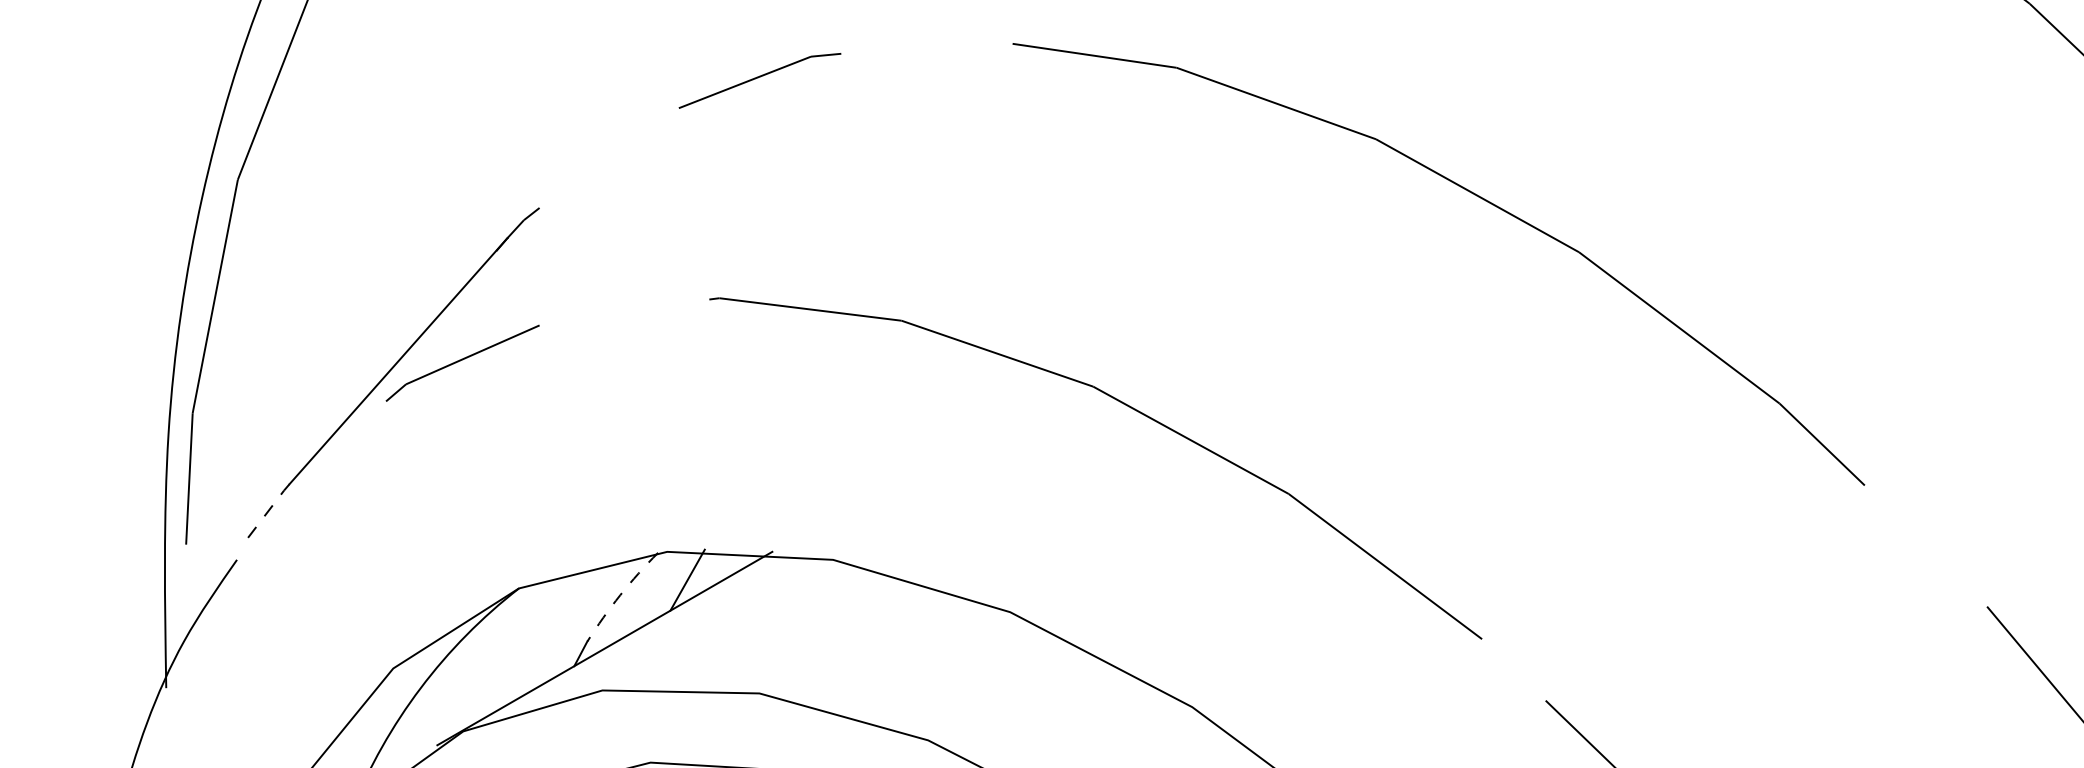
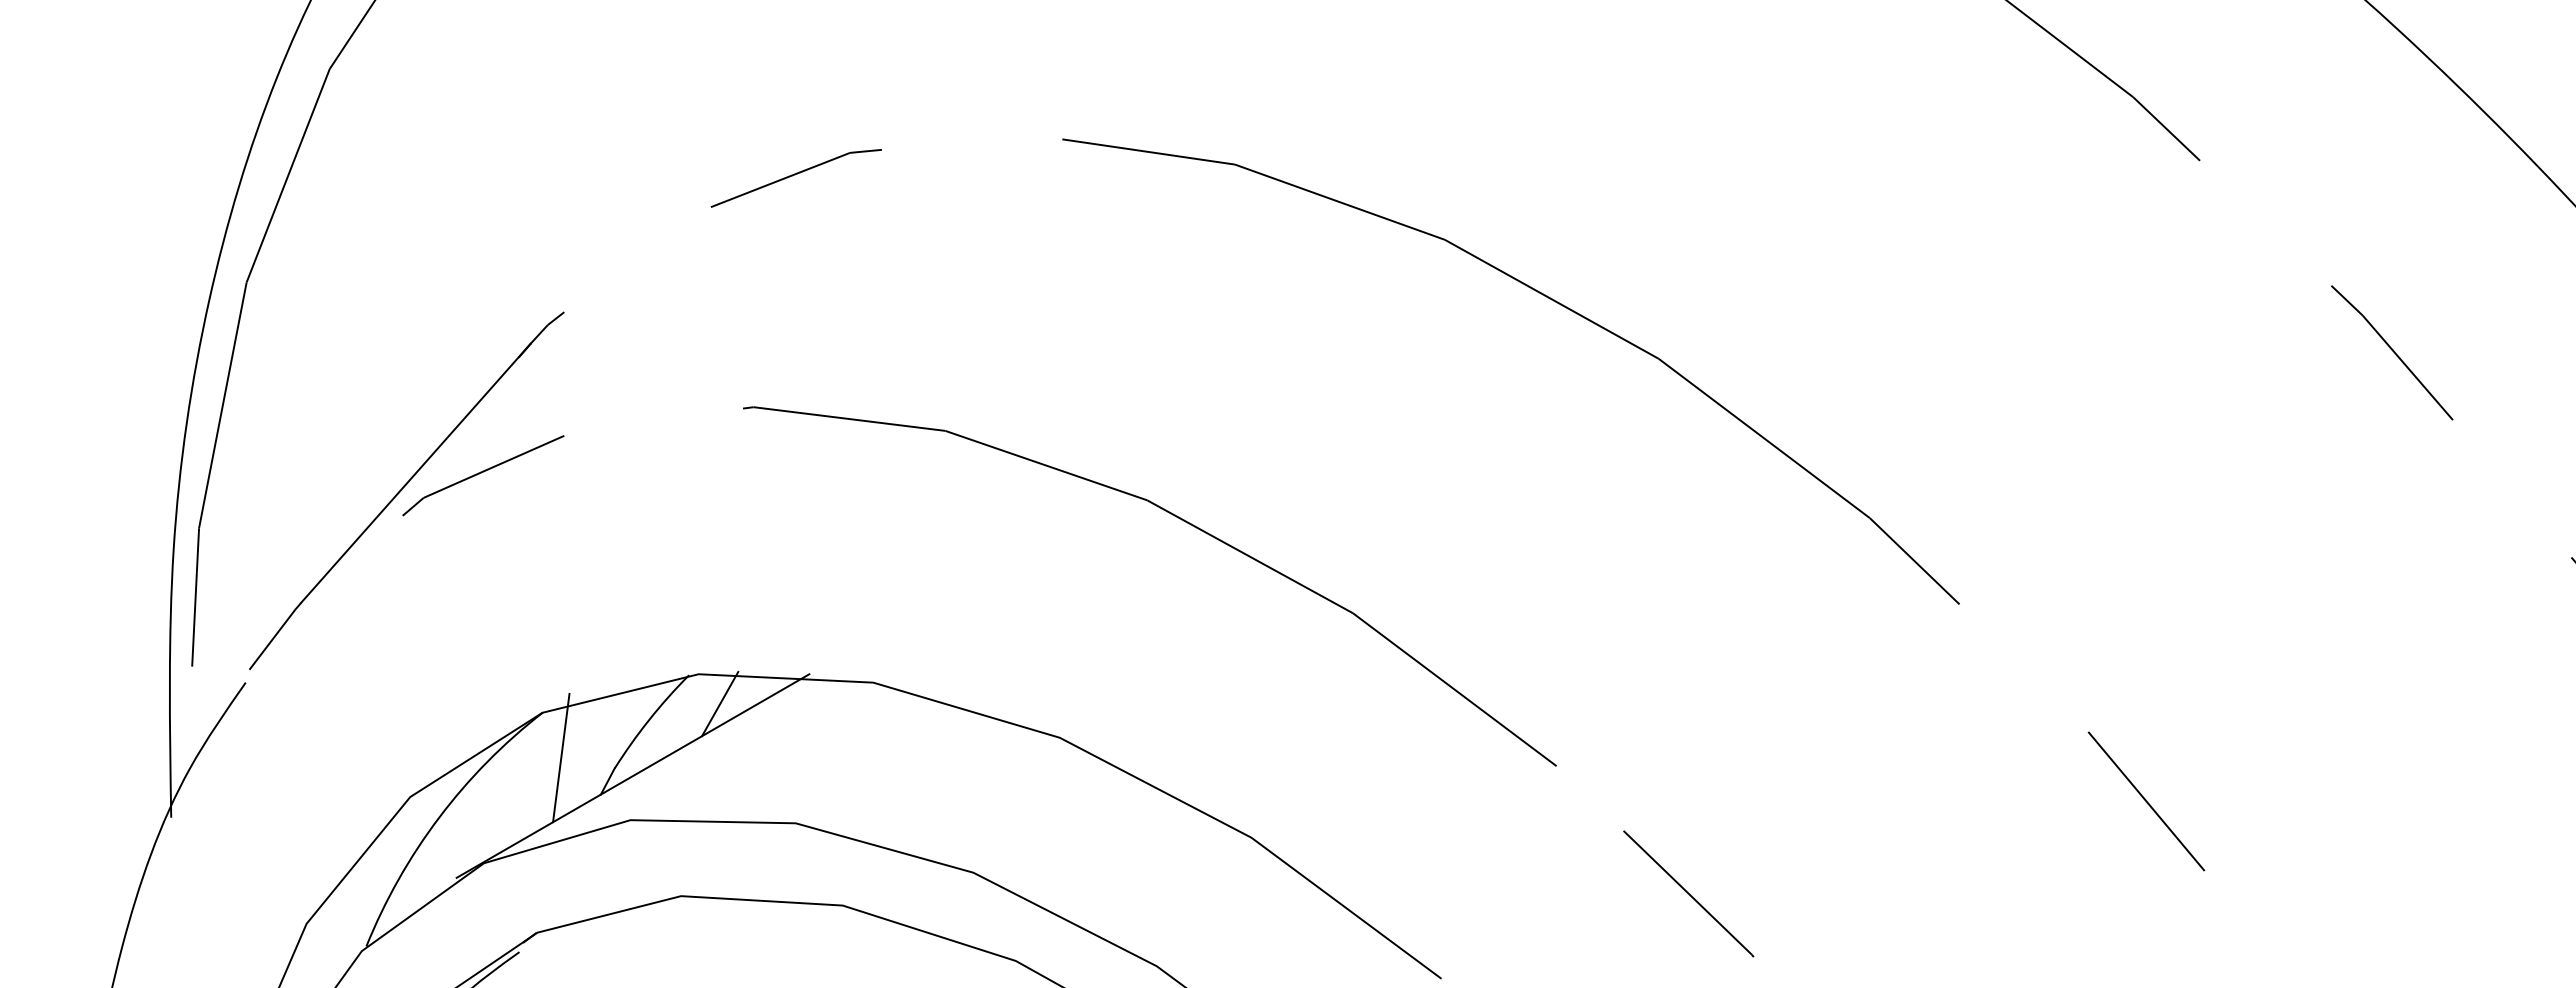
line: (265, 515) -> (275, 635), dashed -> solid
arc: (620, 594) -> (649, 719), dashed -> solid
line: (536, 630) -> (561, 757), added

